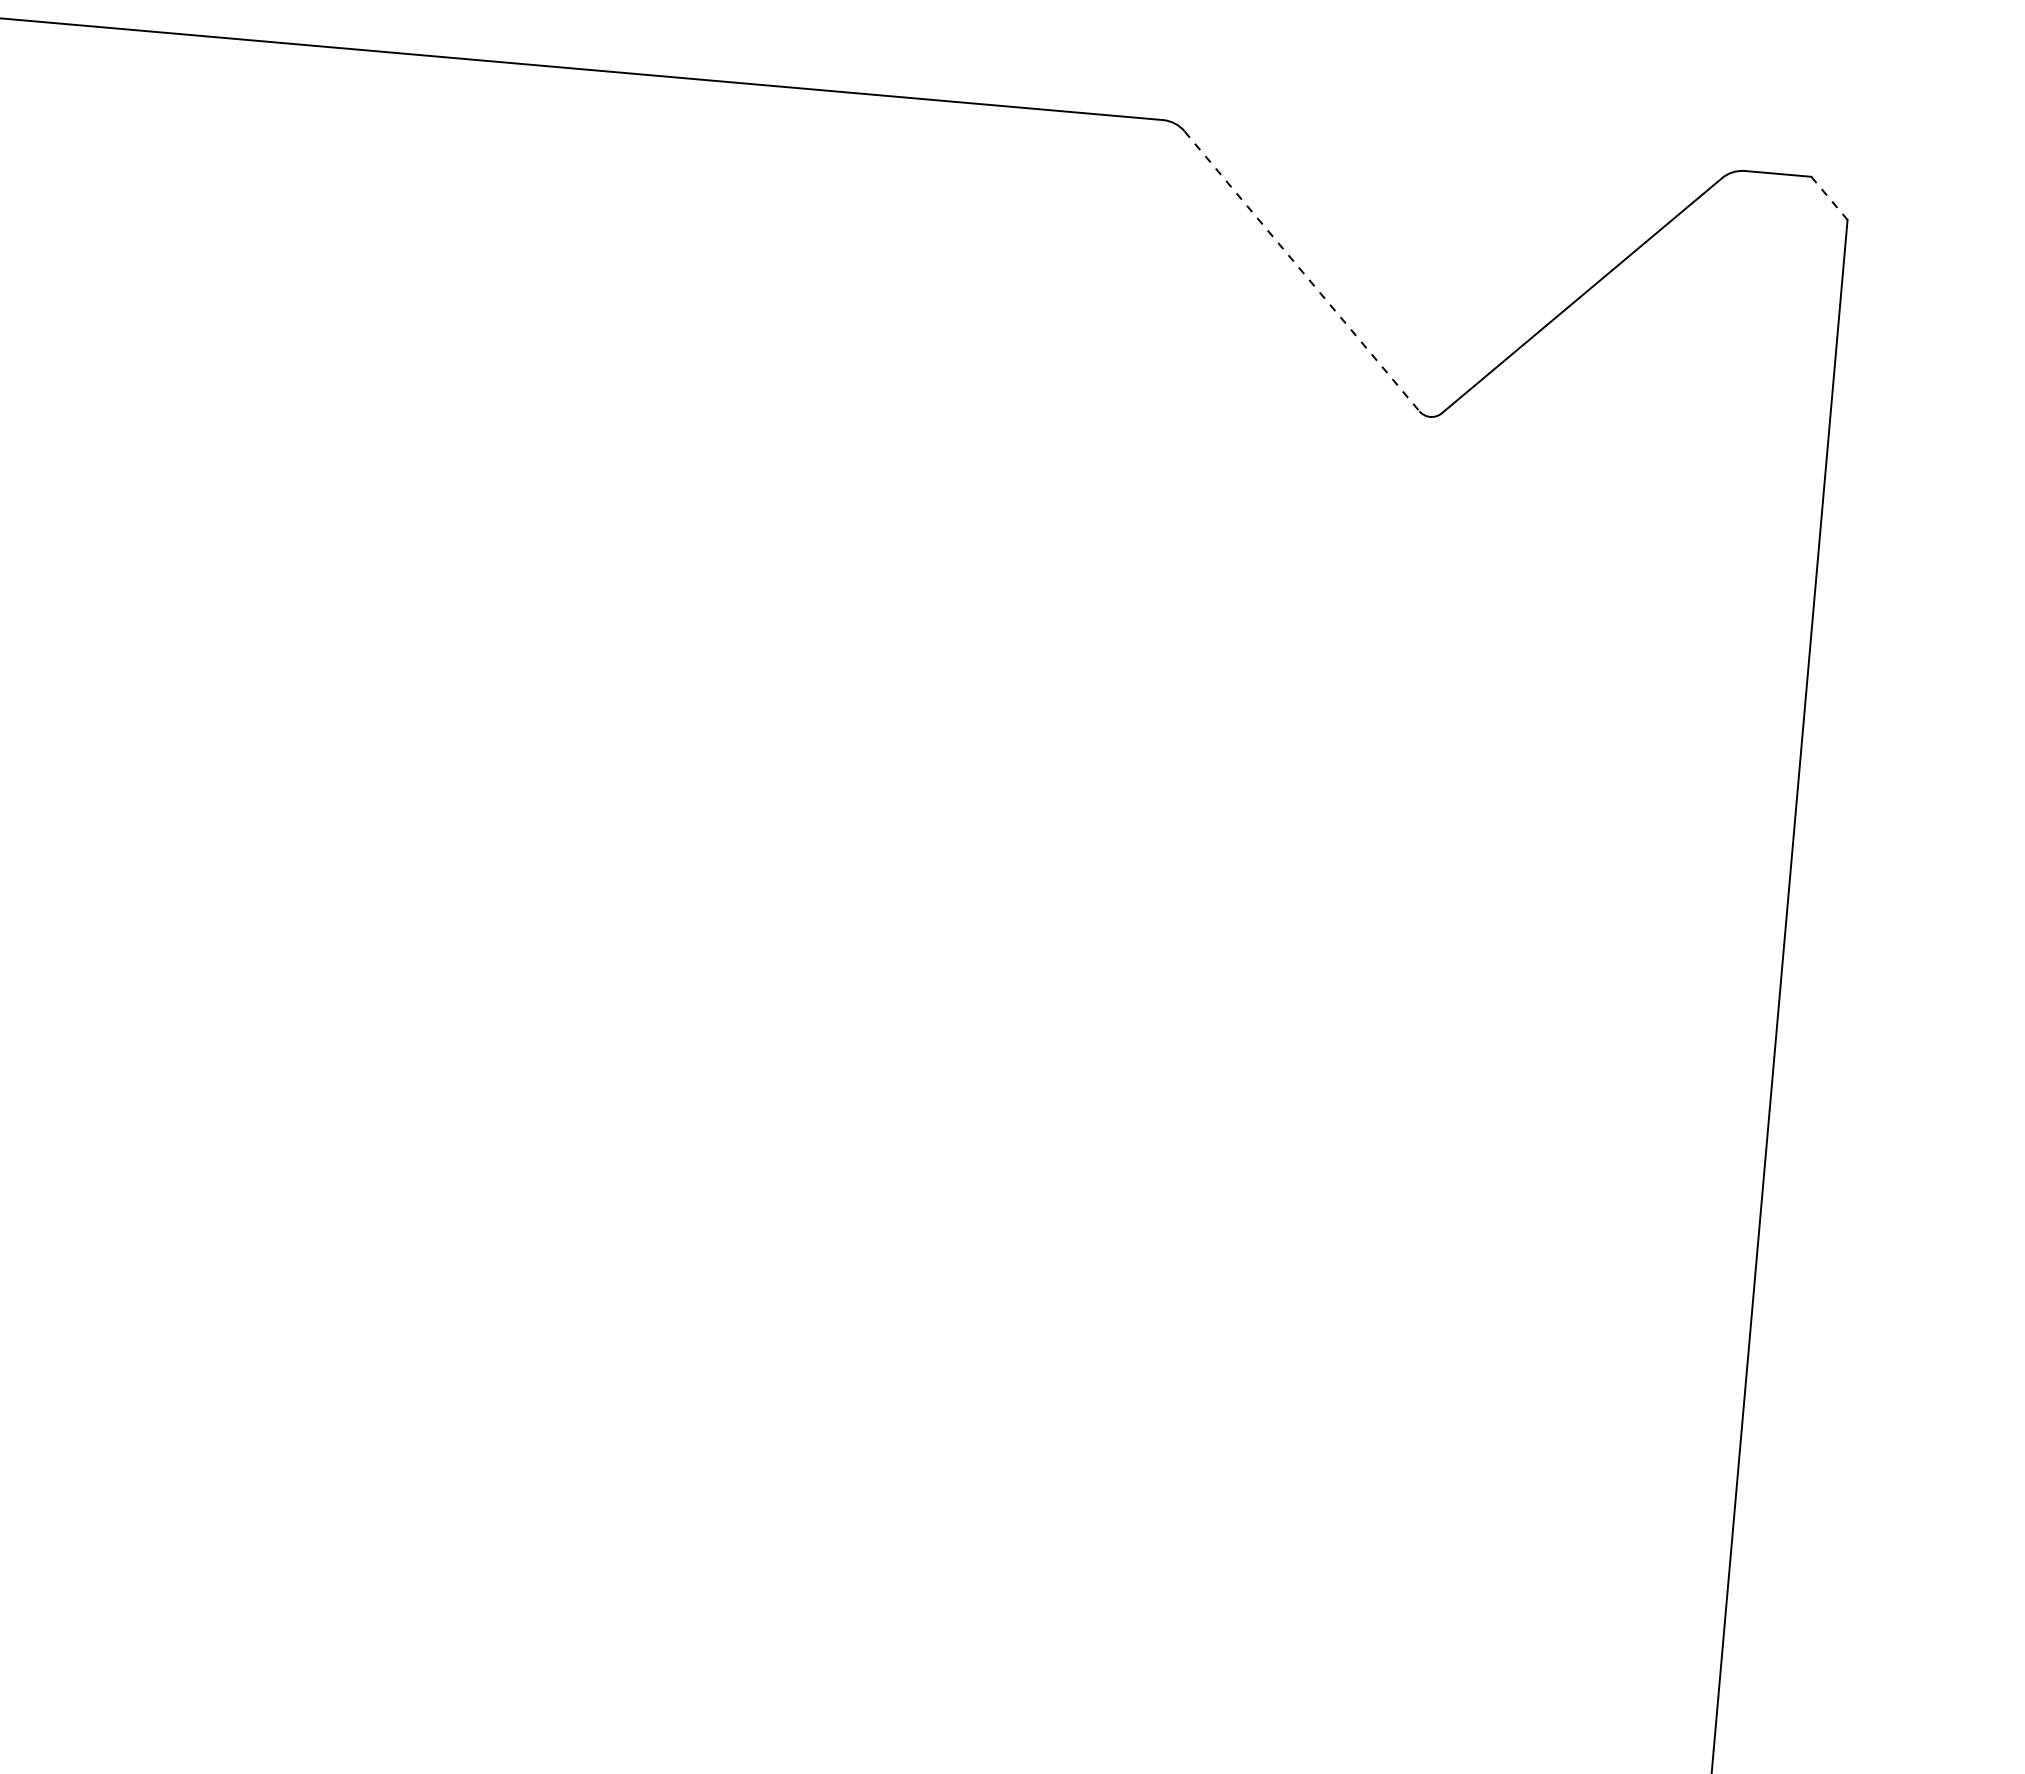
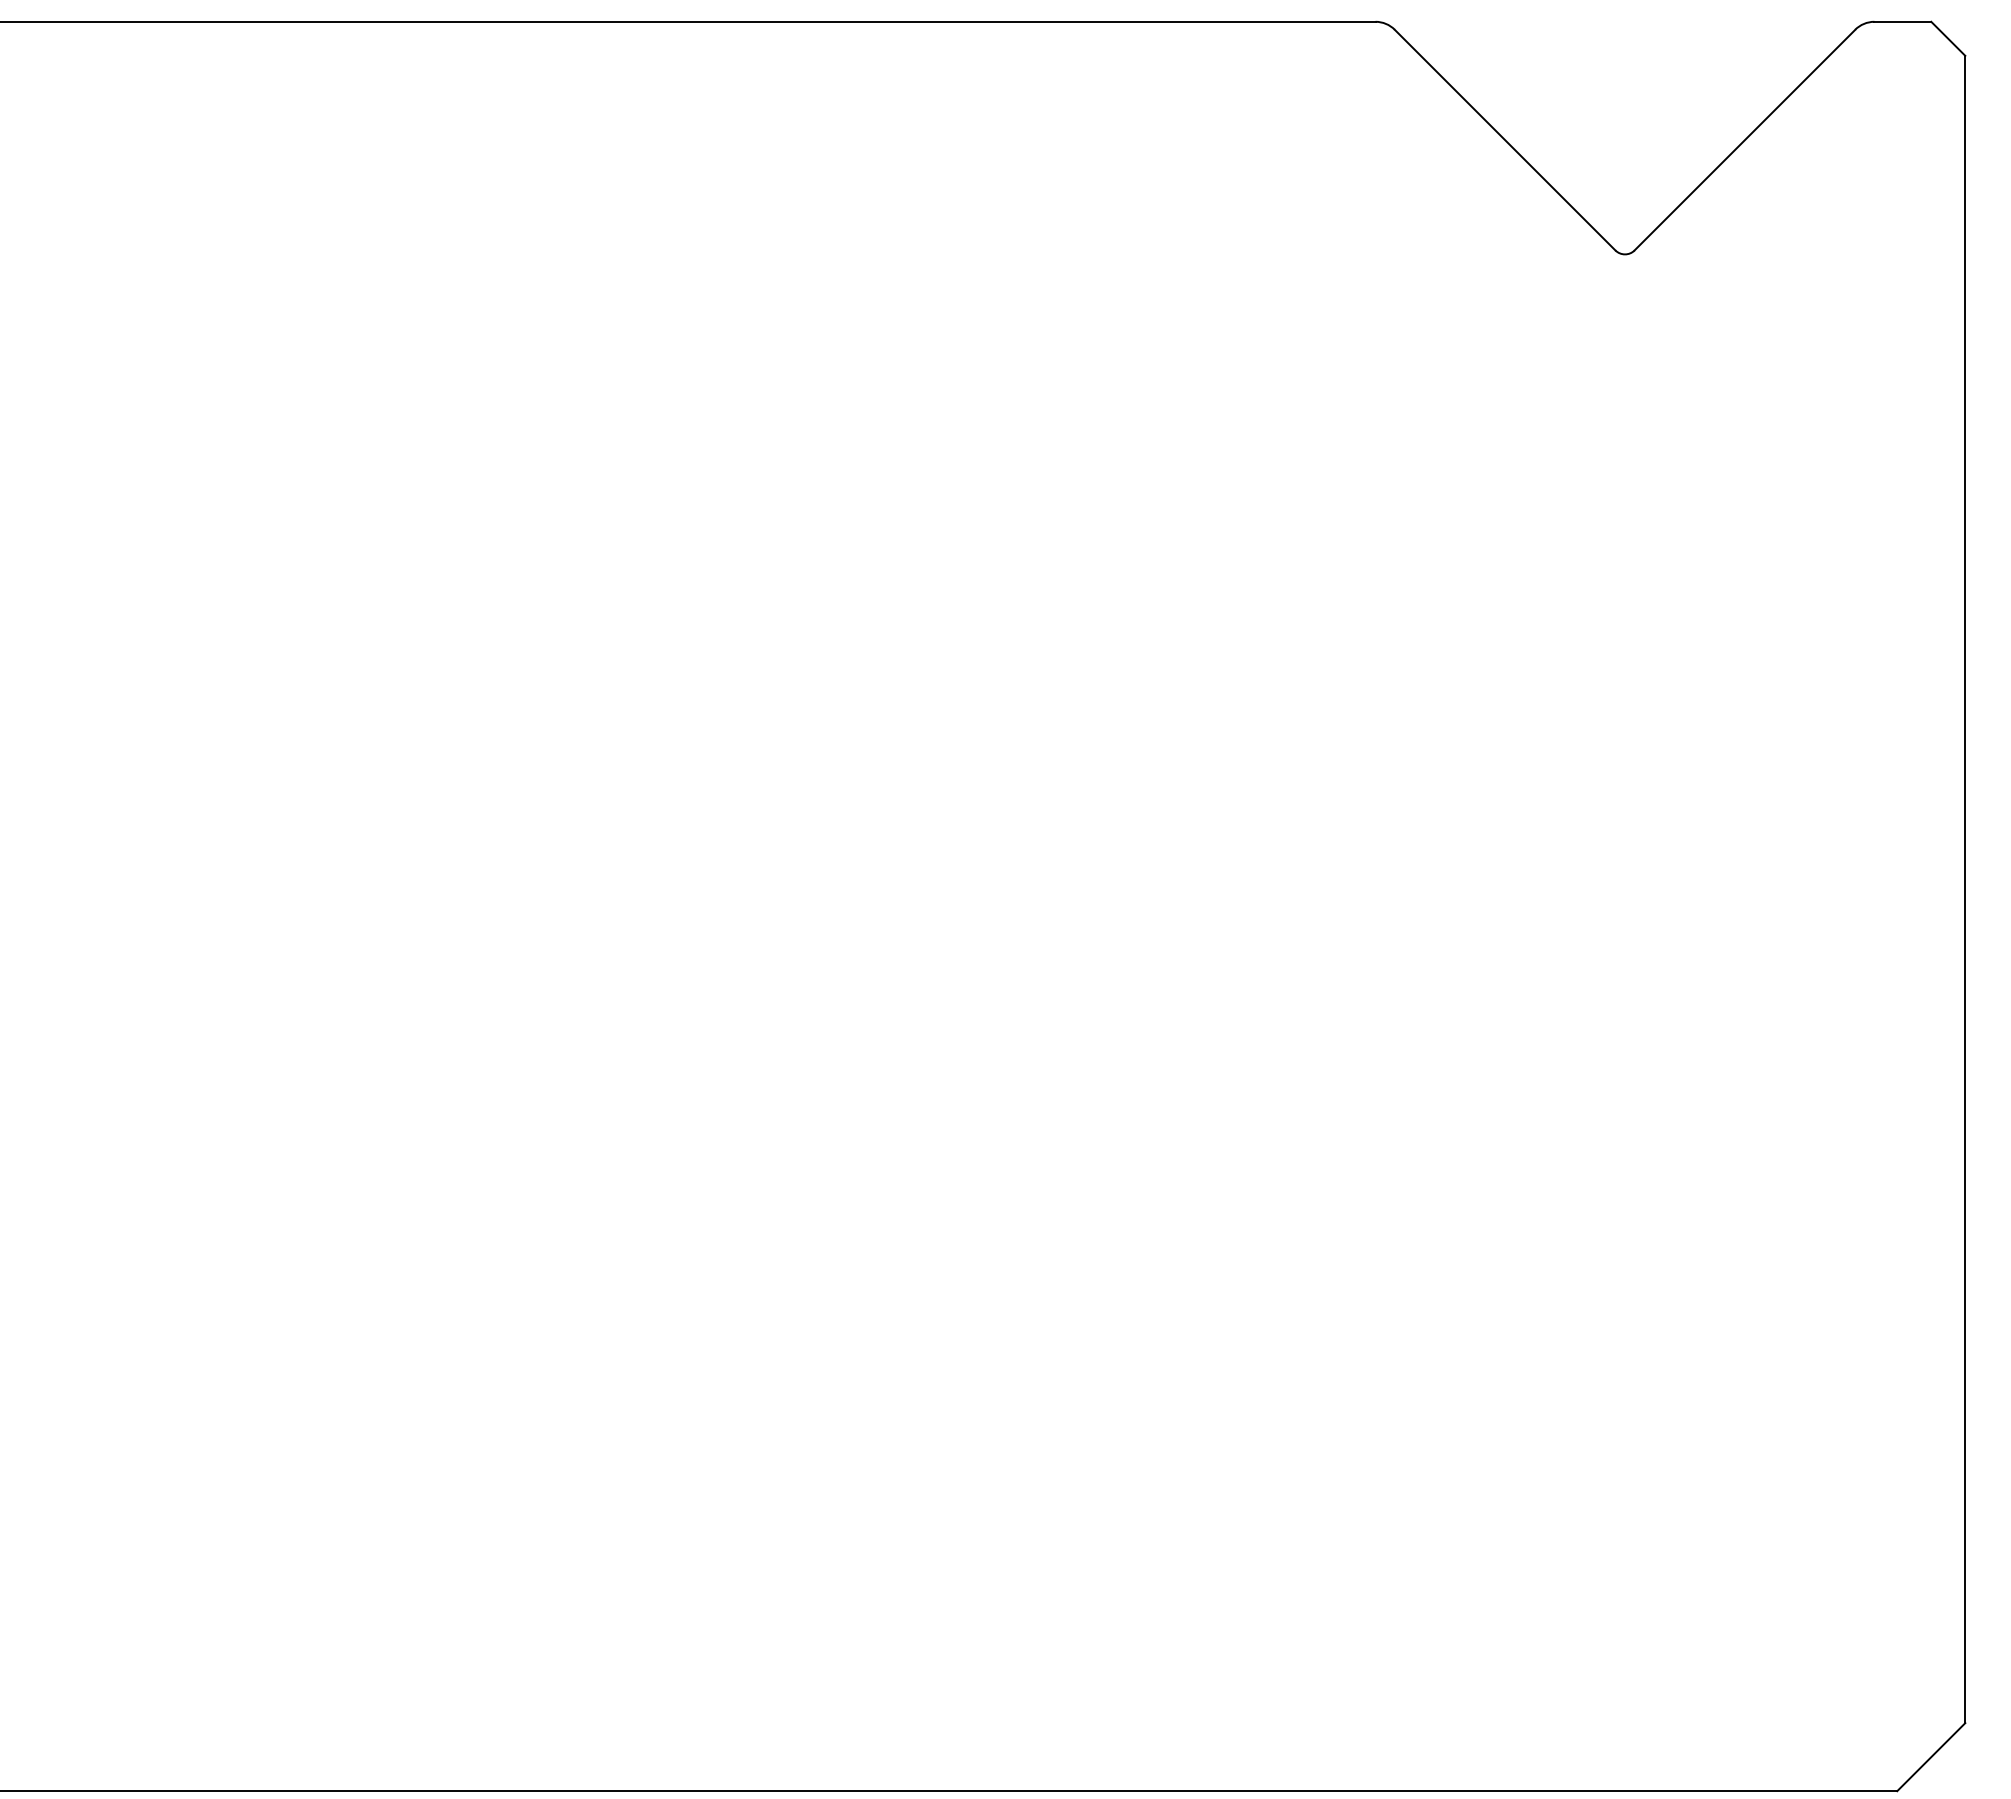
line: (1829, 199) -> (1948, 39), dashed -> solid
line: (1302, 271) -> (1505, 140), dashed -> solid

